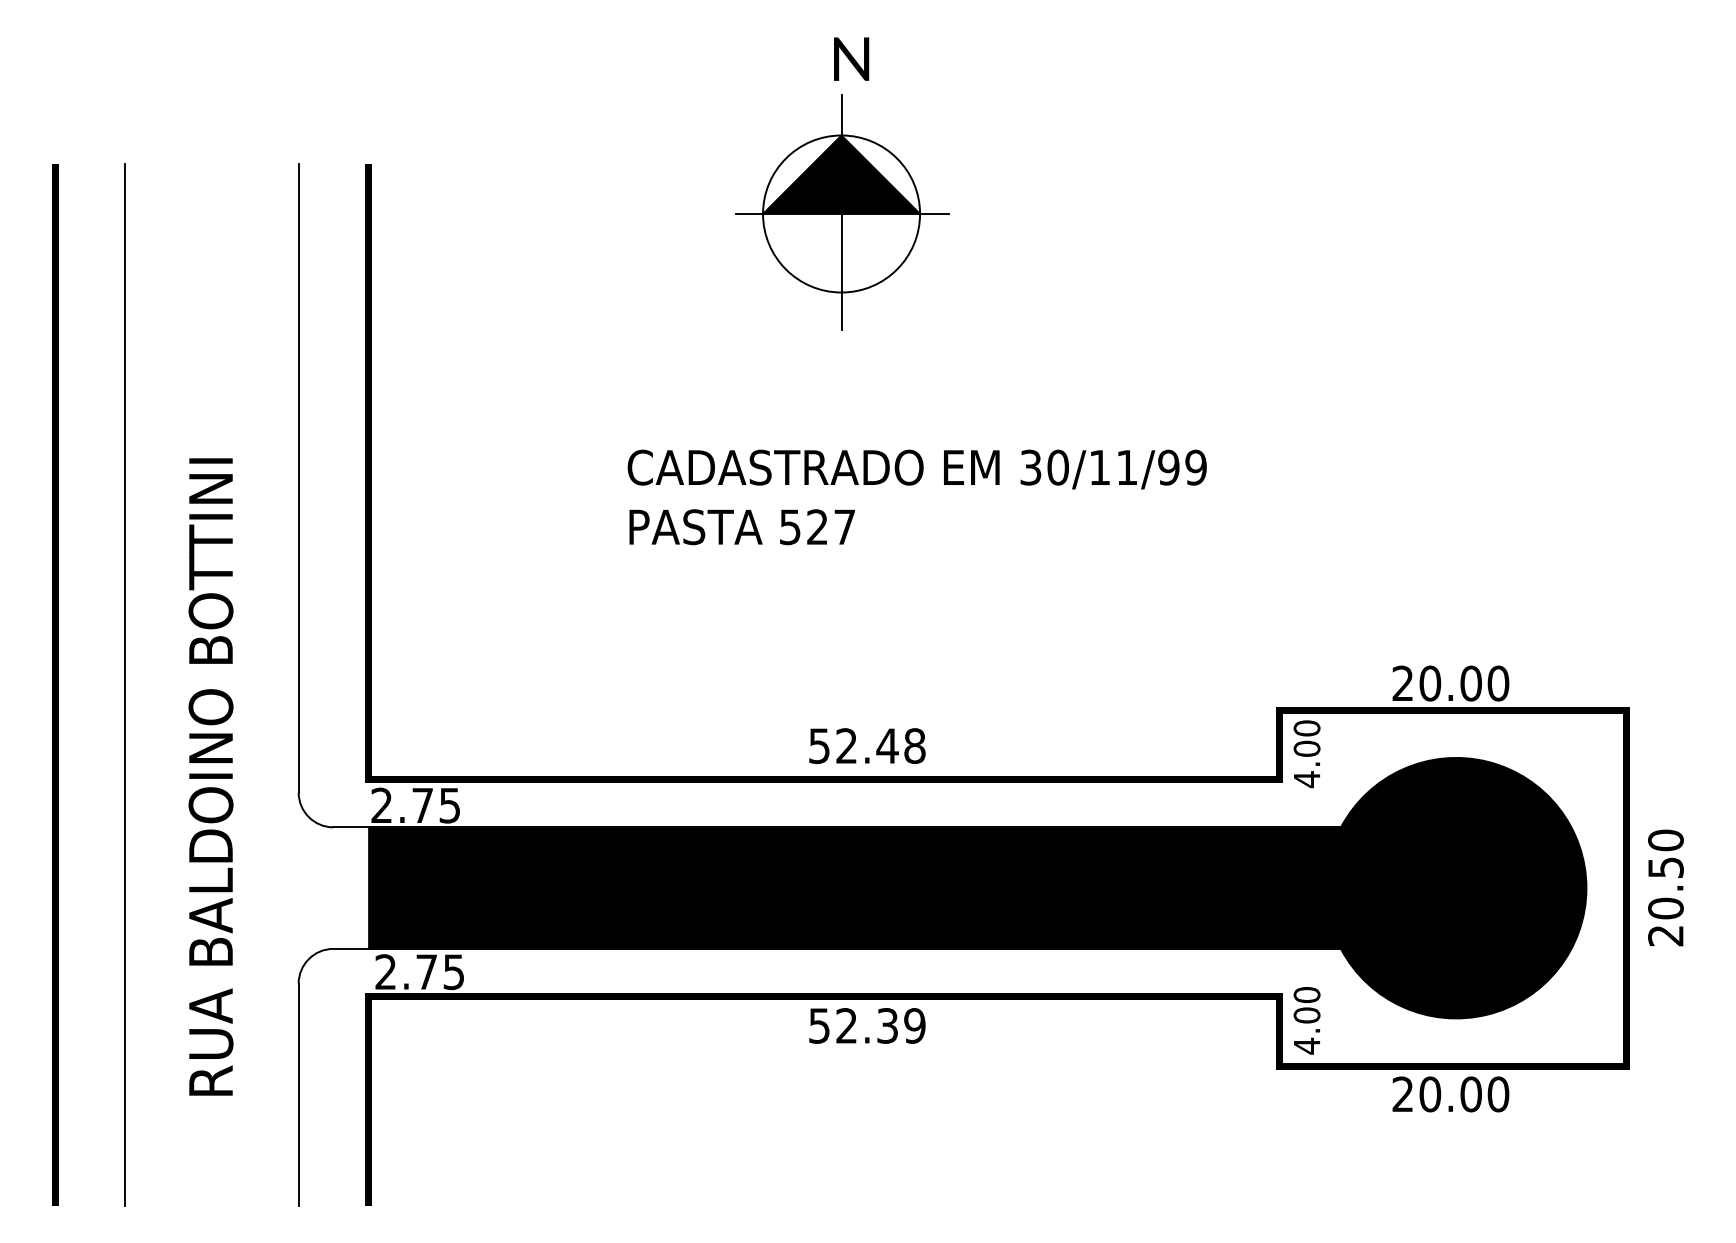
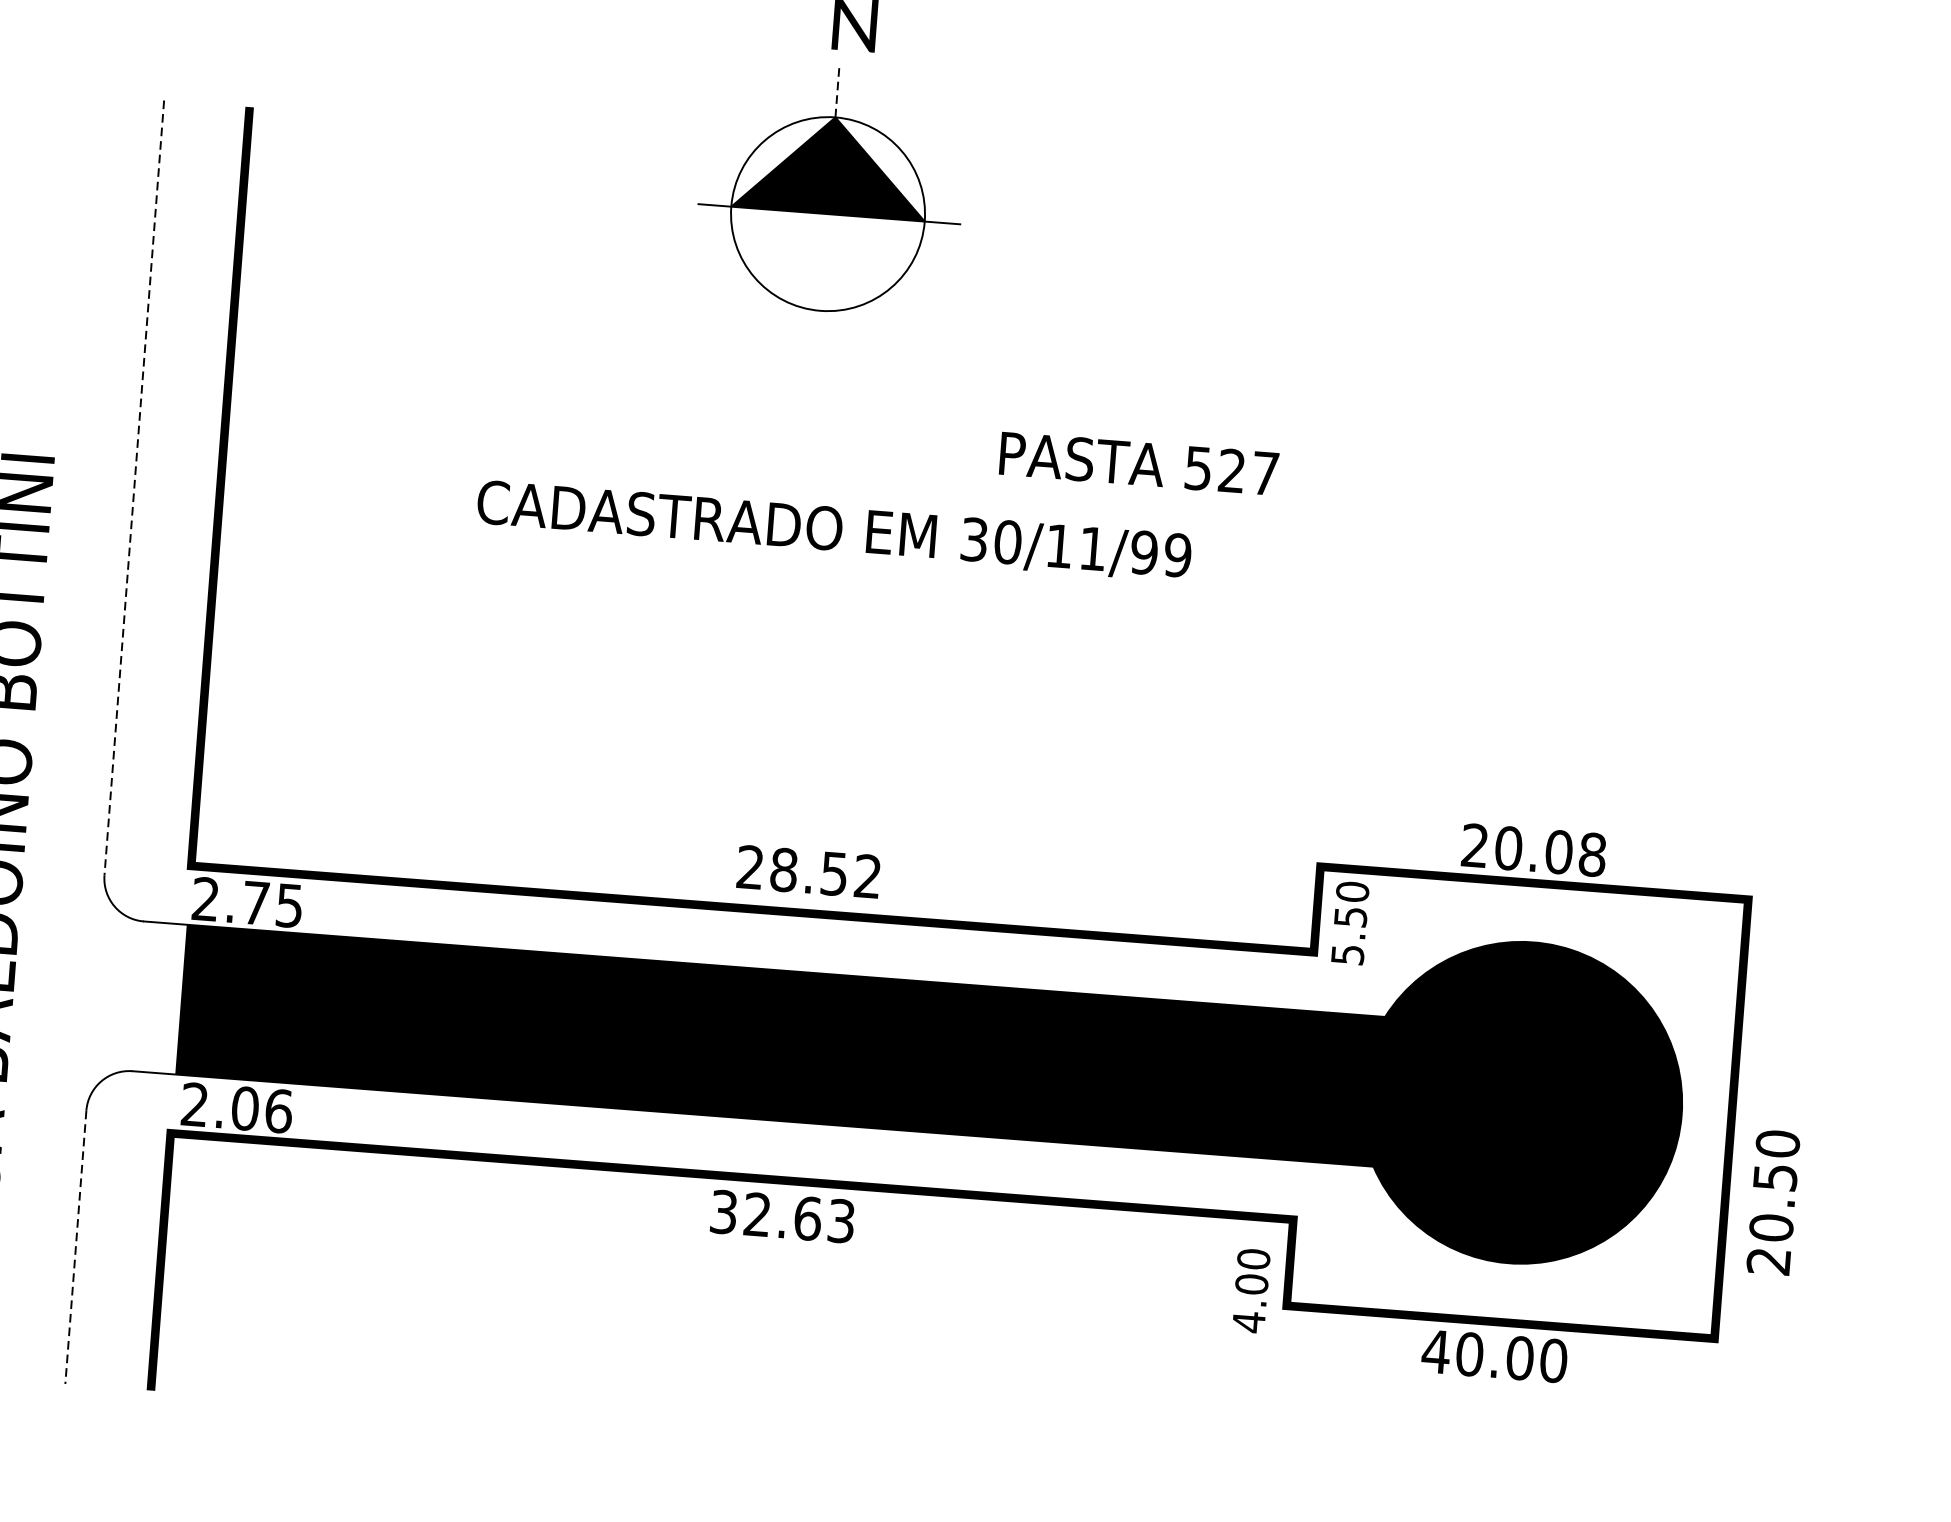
line: (841, 115) -> (837, 92), solid -> dashed
line: (841, 271) -> (822, 284), removed
text: (916, 469) -> (833, 531), moved
line: (298, 478) -> (134, 488), solid -> dashed
text: (741, 527) -> (1138, 464), moved
text: (1498, 683) -> (1592, 854), 20.00 -> 20.08
text: (867, 746) -> (809, 872), 52.48 -> 28.52
text: (1306, 764) -> (1348, 936), 4.00 -> 5.50
text: (1665, 887) -> (1772, 1201), moved
text: (440, 972) -> (262, 1110), 2.75 -> 2.06
text: (1306, 1020) -> (1250, 1290), moved
text: (867, 1025) -> (783, 1216), 52.39 -> 32.63
text: (1402, 1093) -> (1435, 1350), 20.00 -> 40.00
line: (298, 1094) -> (75, 1247), solid -> dashed

